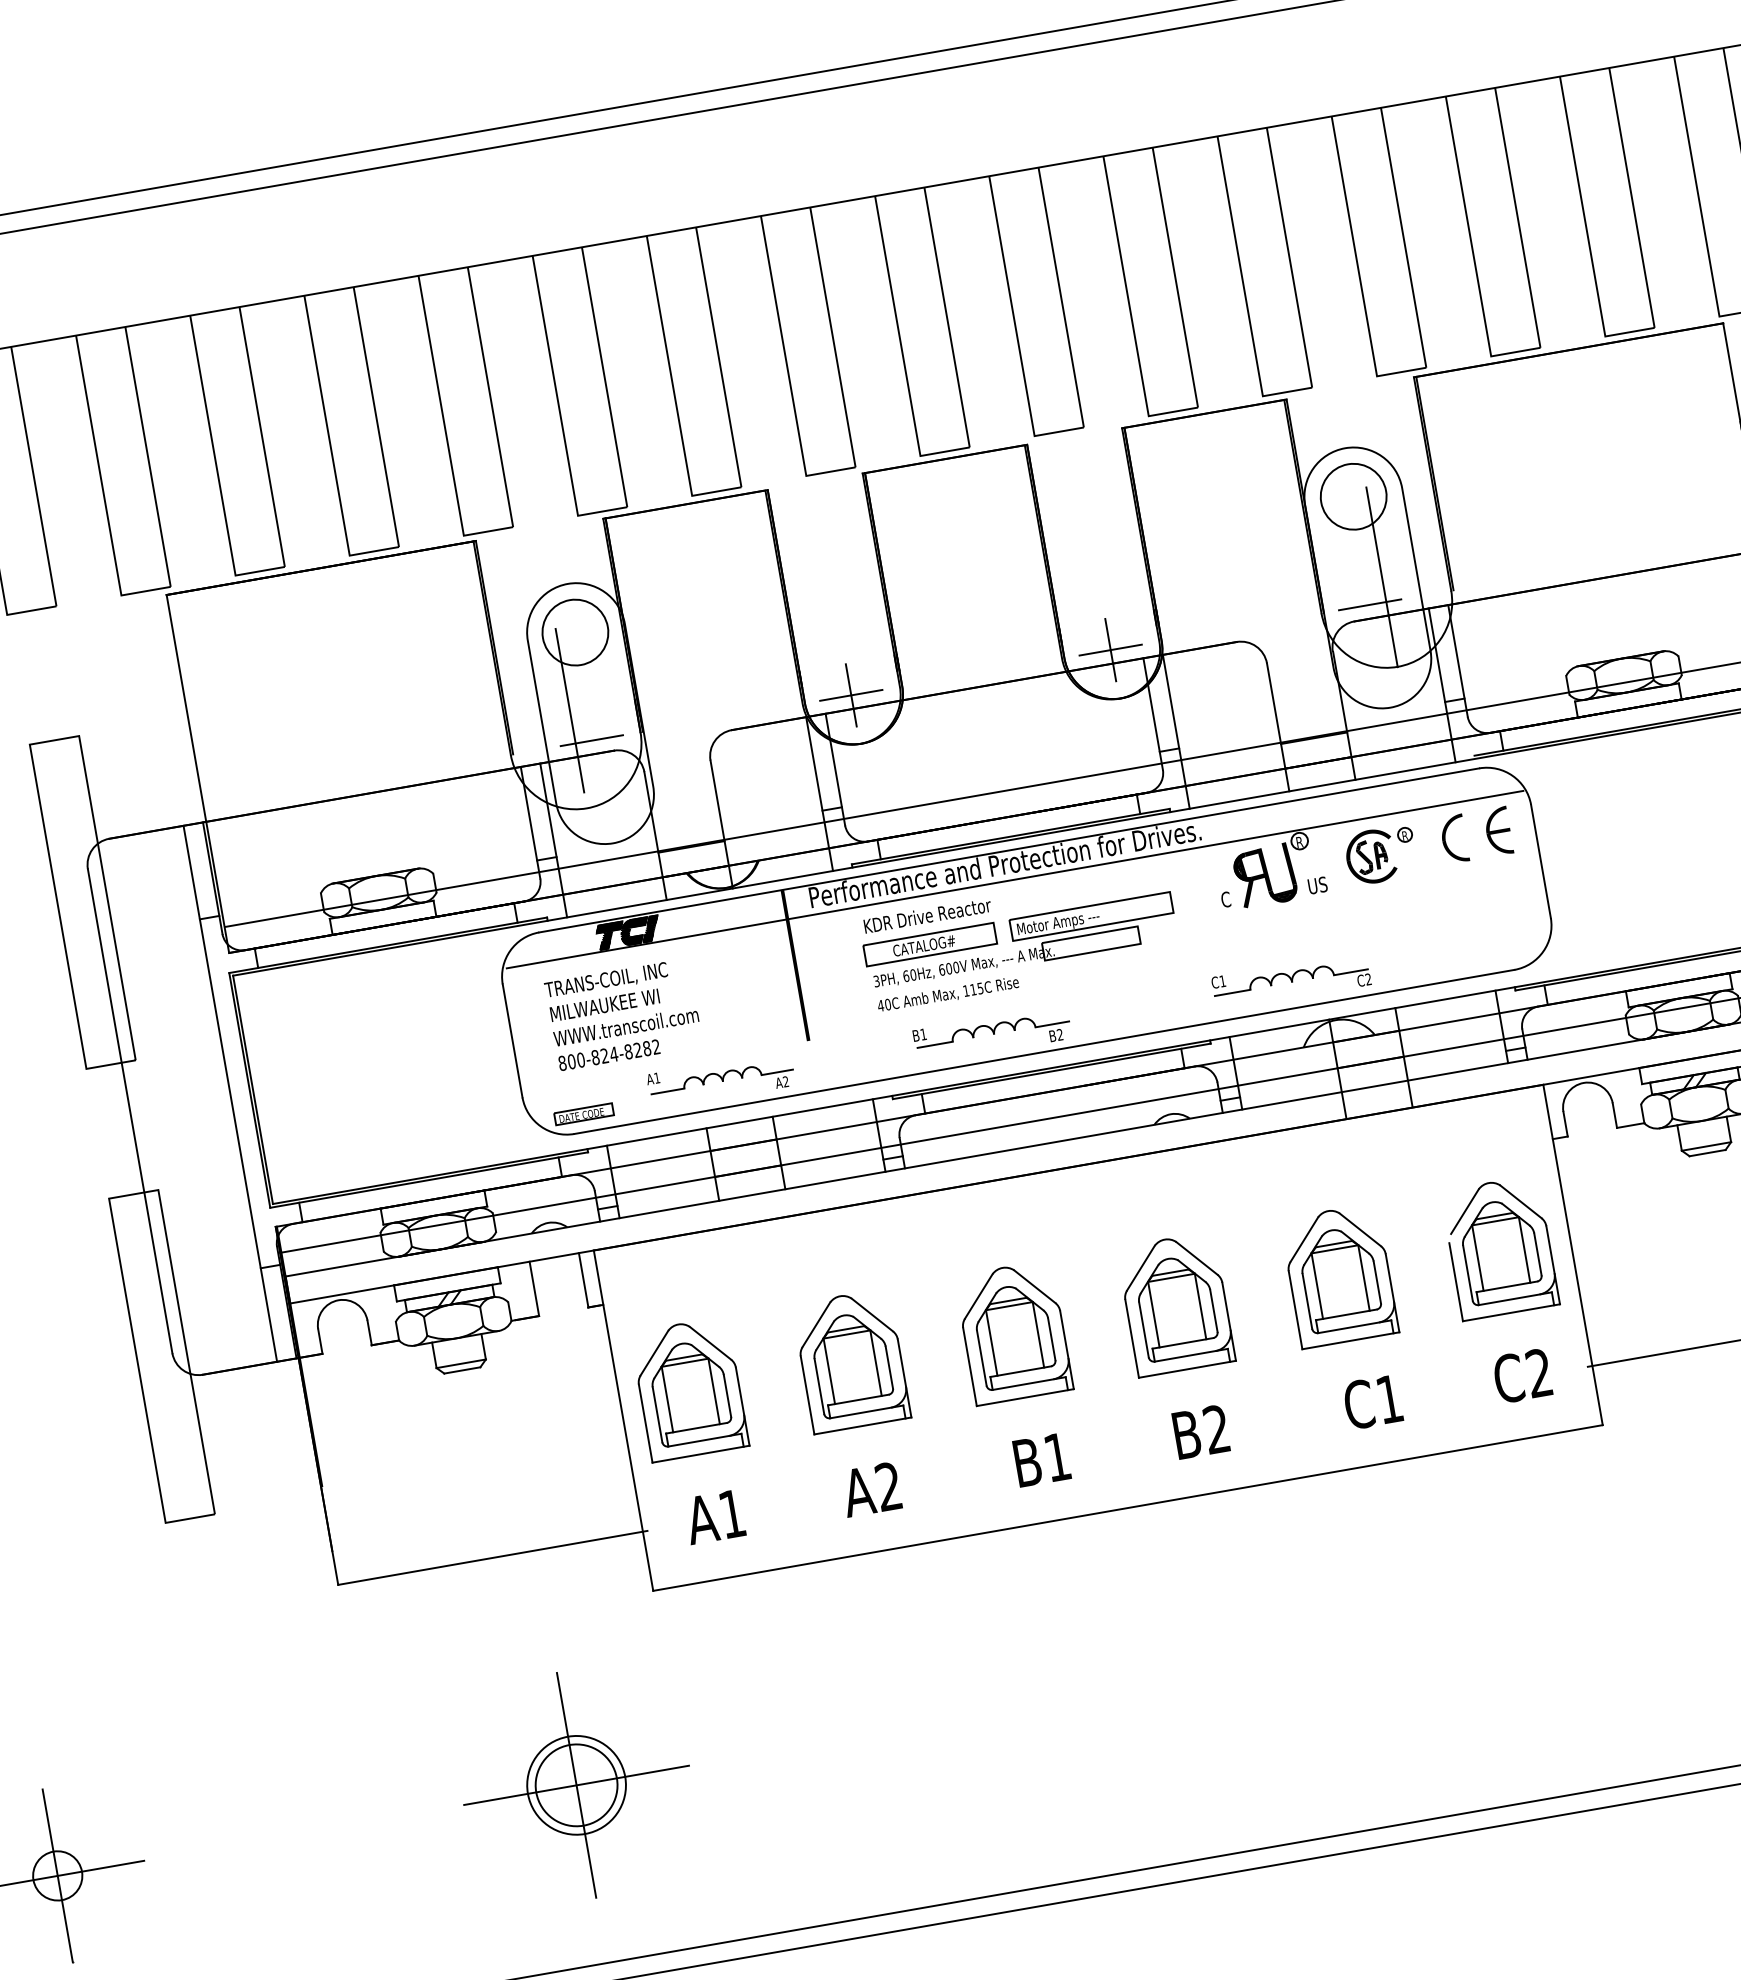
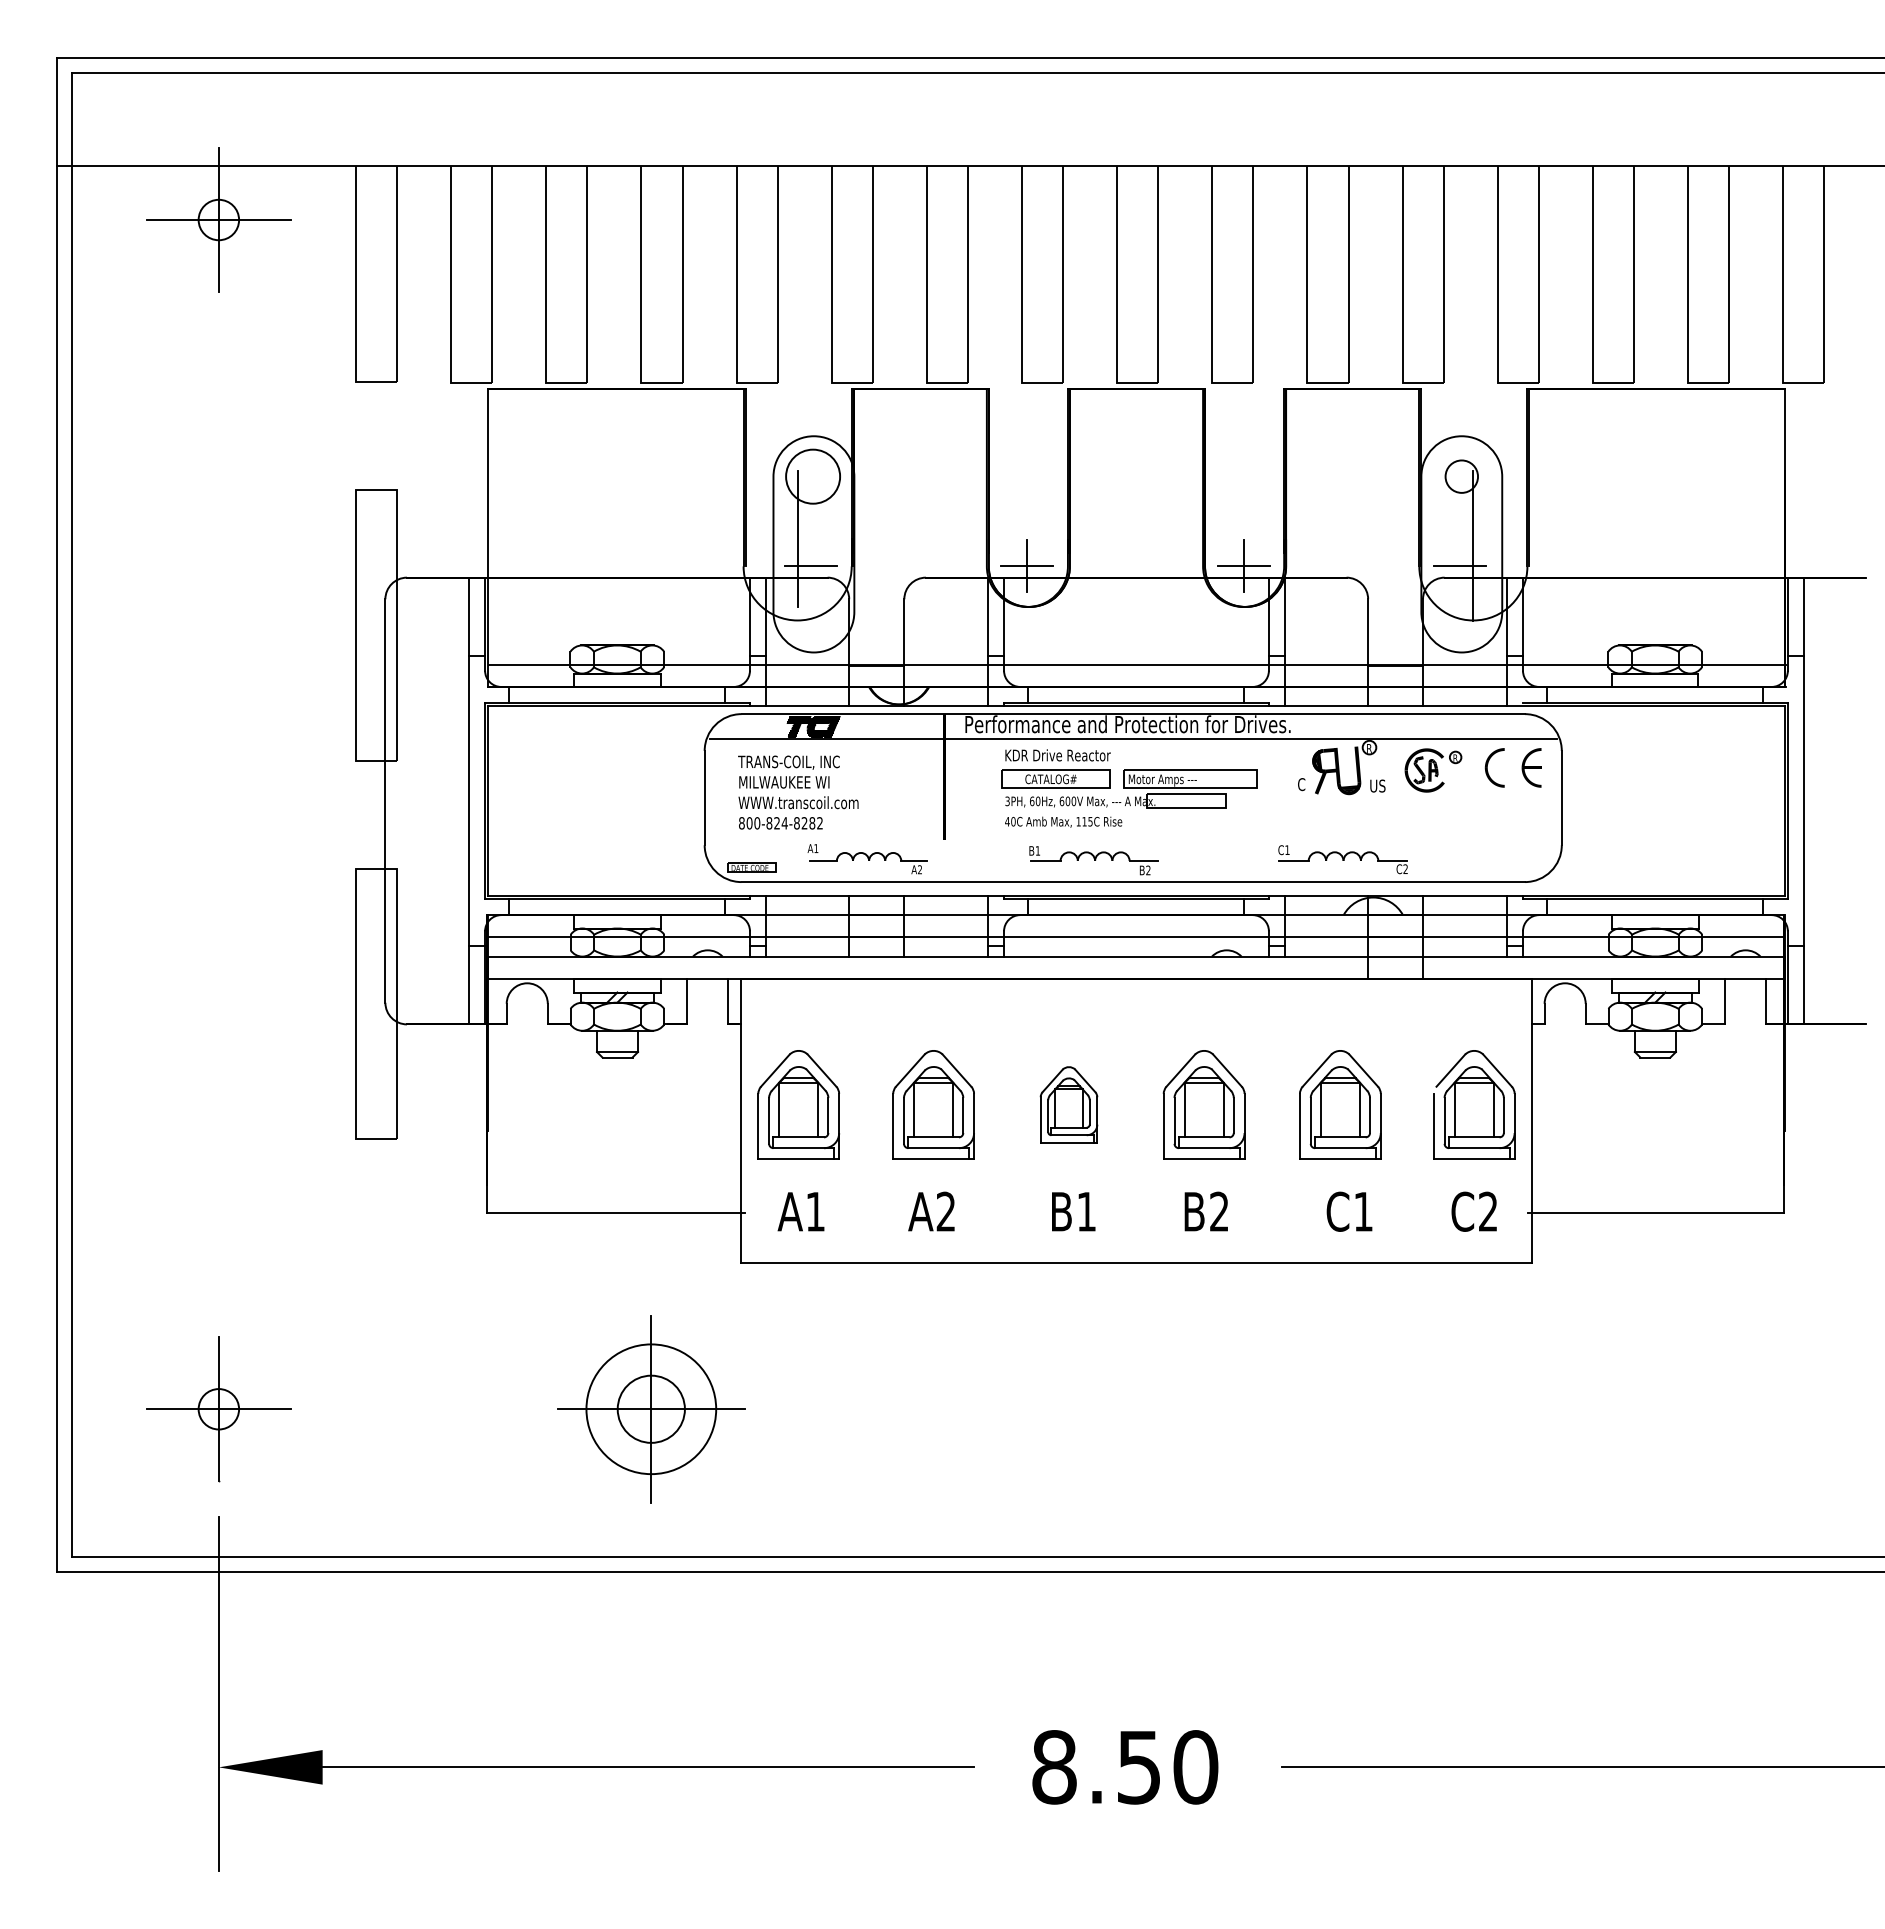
circle: (1353, 496) -> (1461, 476), size x0.6
part: (1013, 1332) -> (1068, 1104), size x0.7
circle: (575, 1784) -> (650, 1408), size x1.6

